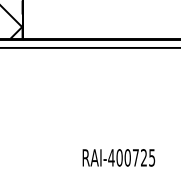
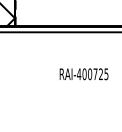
text: (117, 158) -> (83, 74), moved

